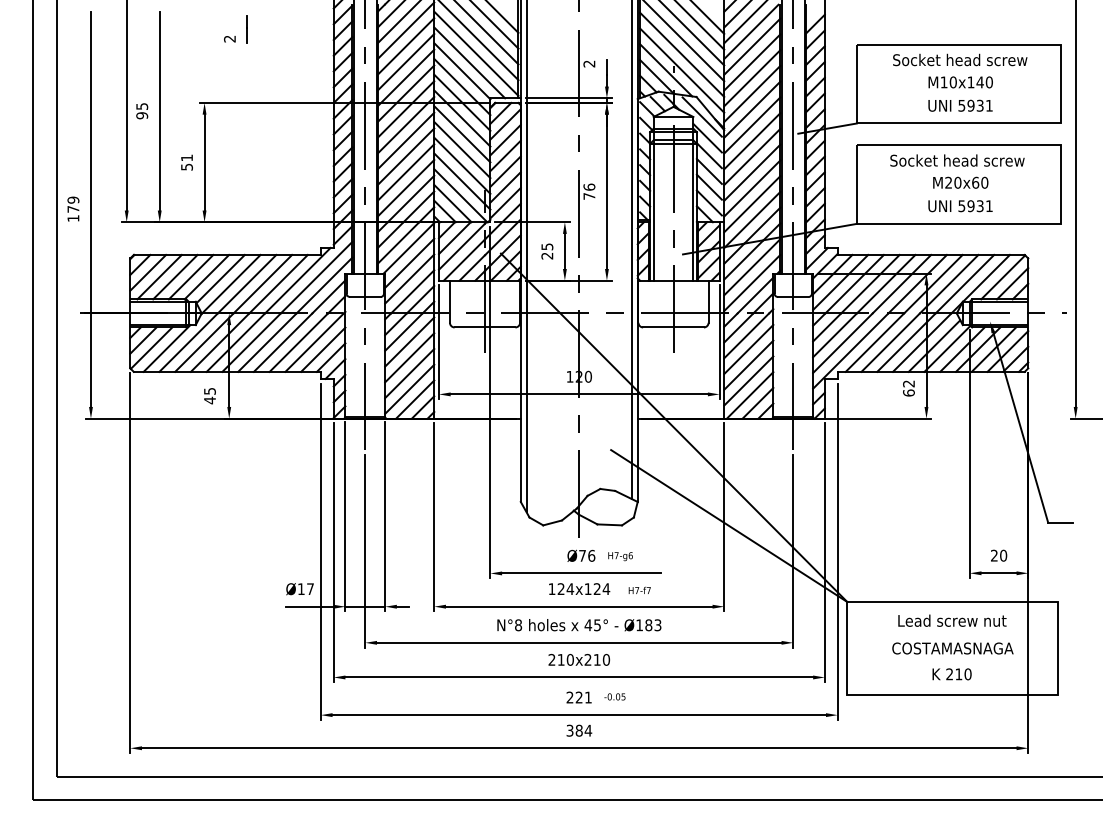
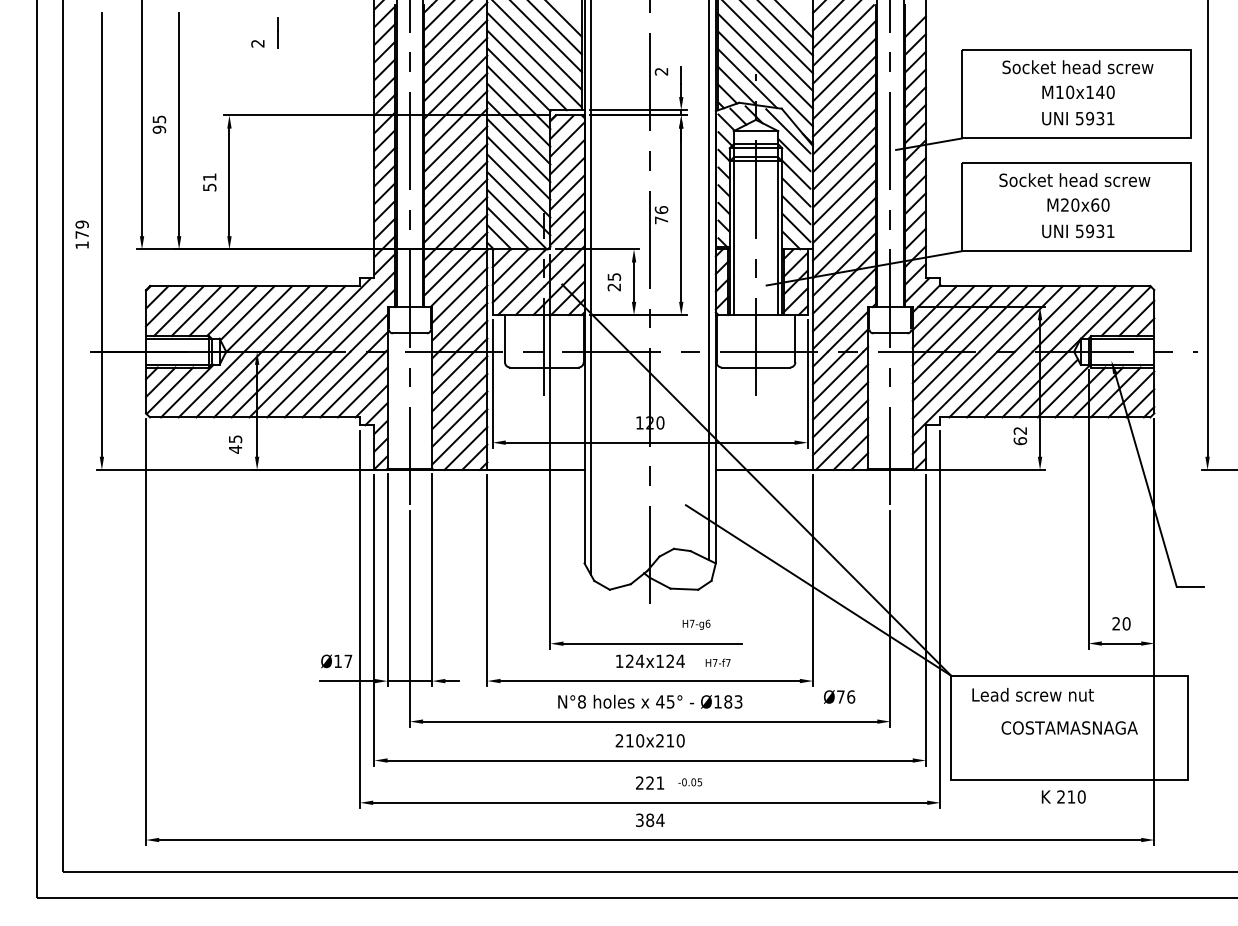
text: (581, 555) -> (839, 696), moved
text: (951, 620) -> (1032, 694), moved
text: (951, 673) -> (1063, 796), moved

